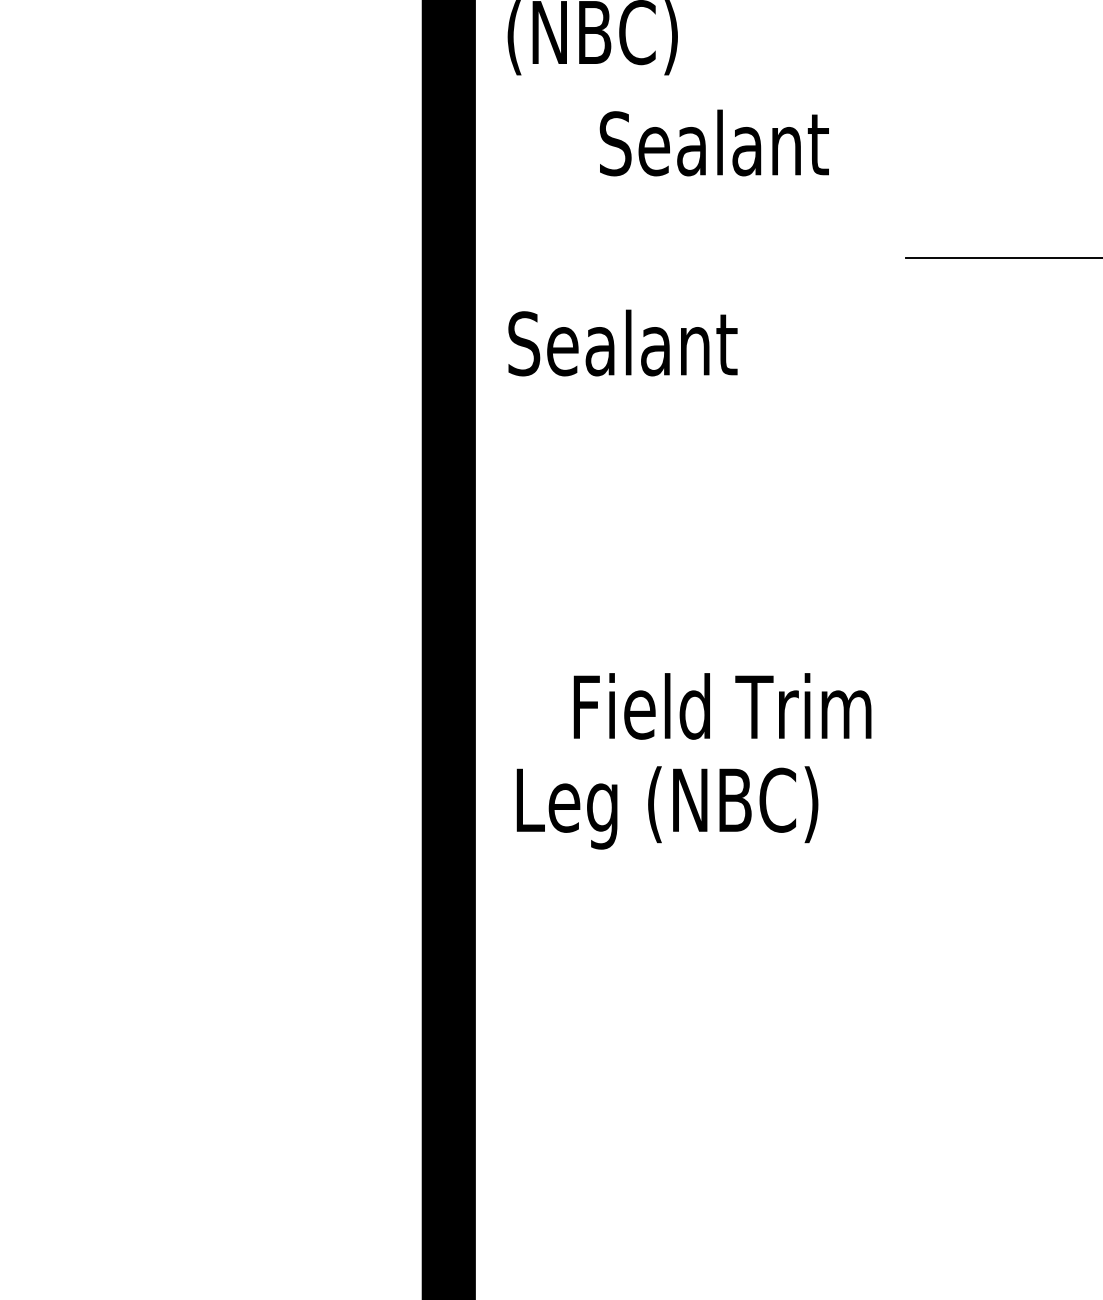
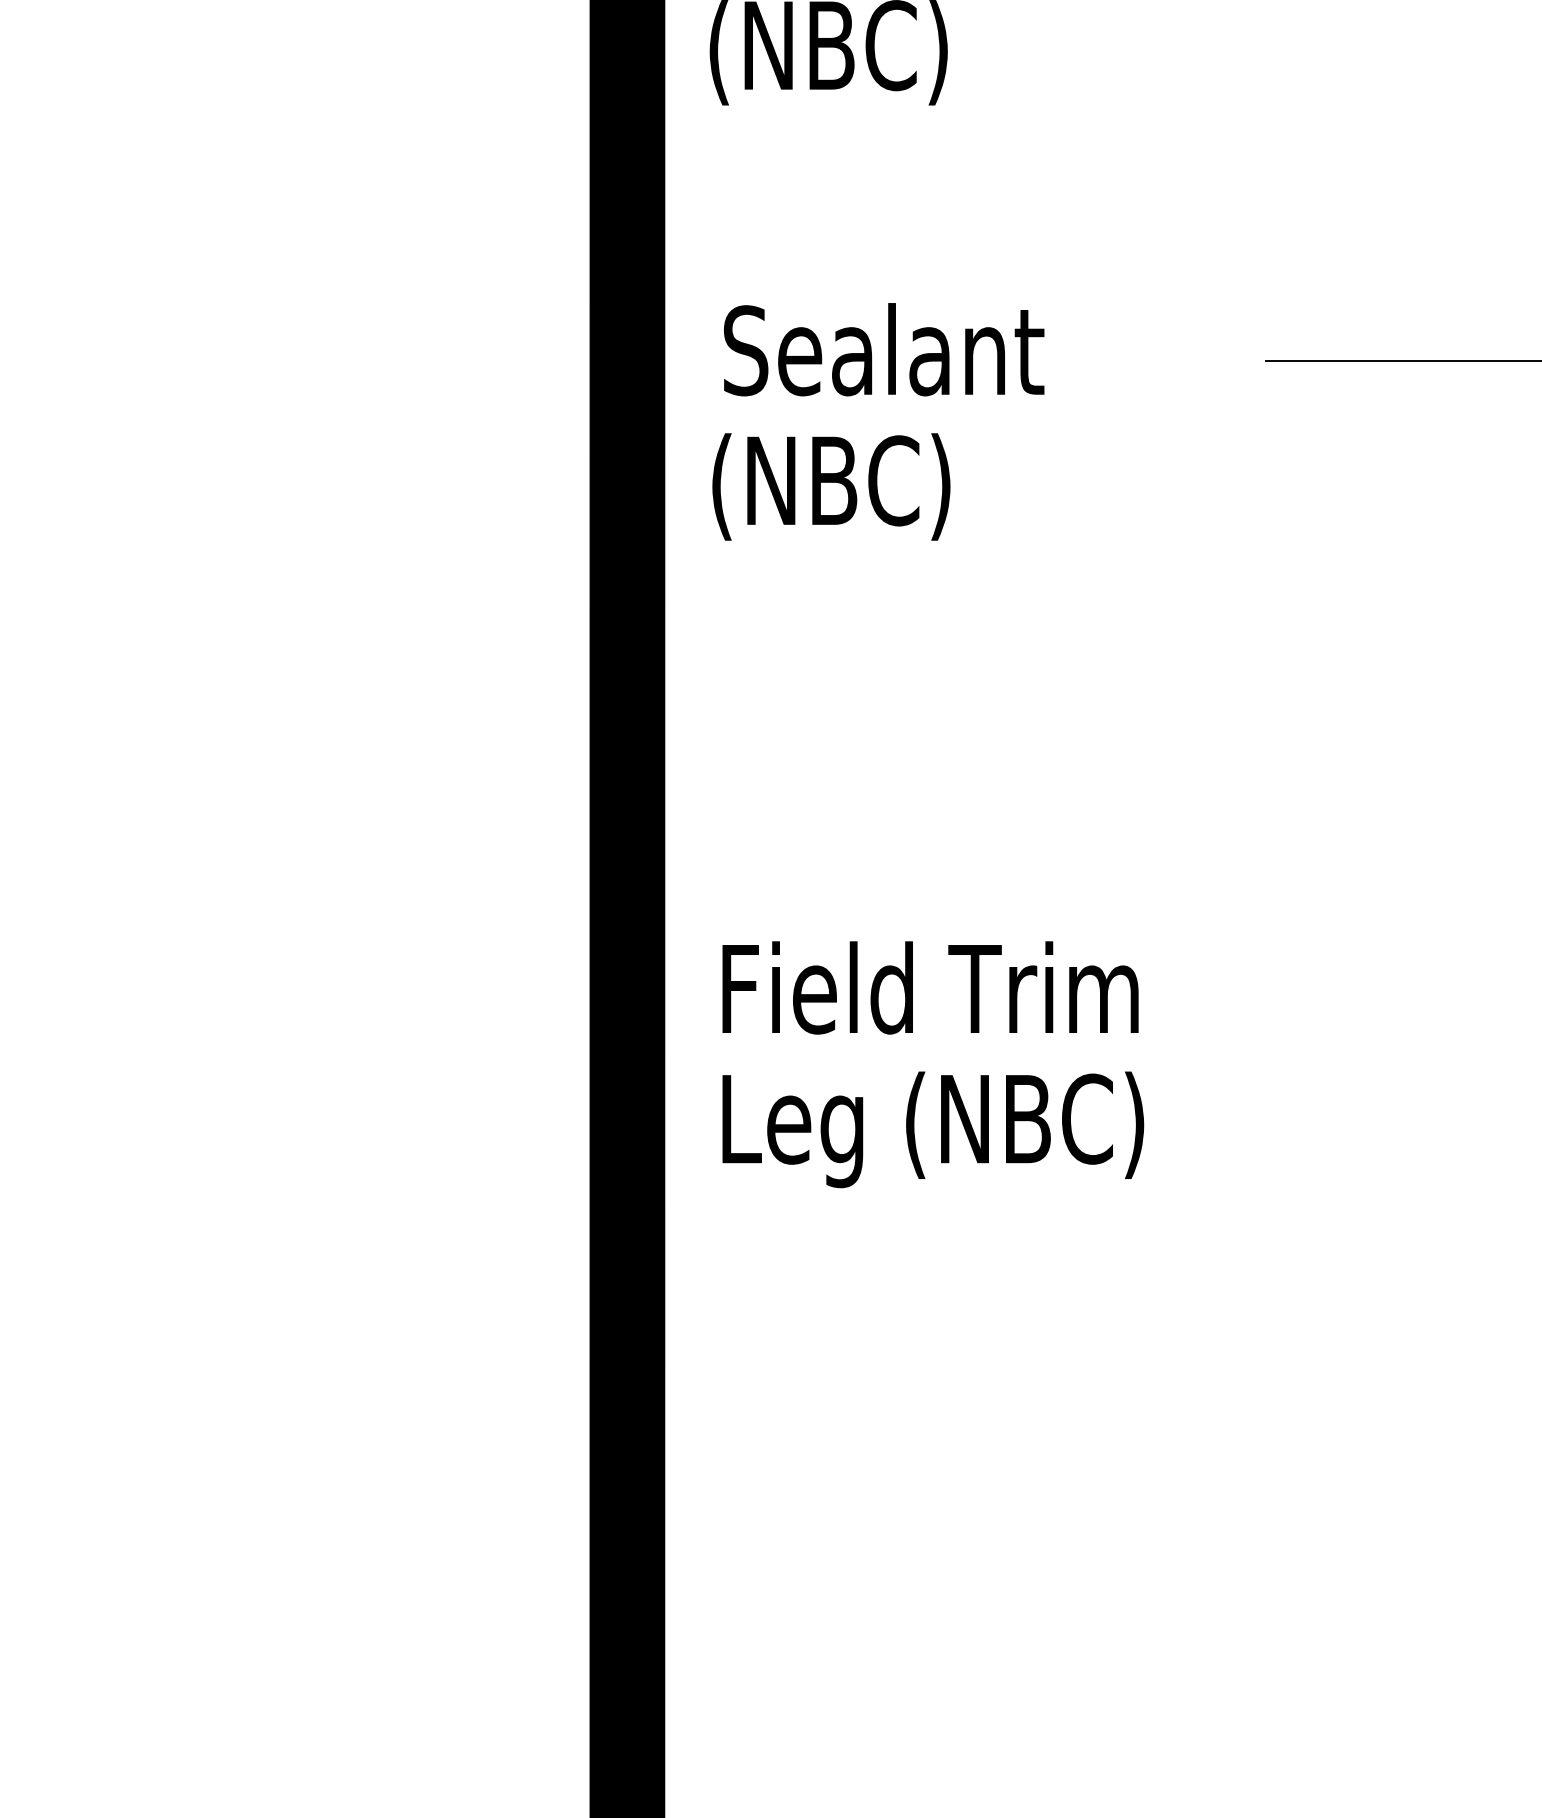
text: (713, 142) -> (882, 348), moved
text: (622, 347) -> (870, 486), Sealant -> (NBC)
text: (722, 706) -> (930, 988), moved

